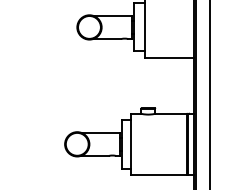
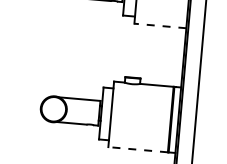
line: (169, 58) -> (160, 26), solid -> dashed
line: (158, 175) -> (137, 150), solid -> dashed

